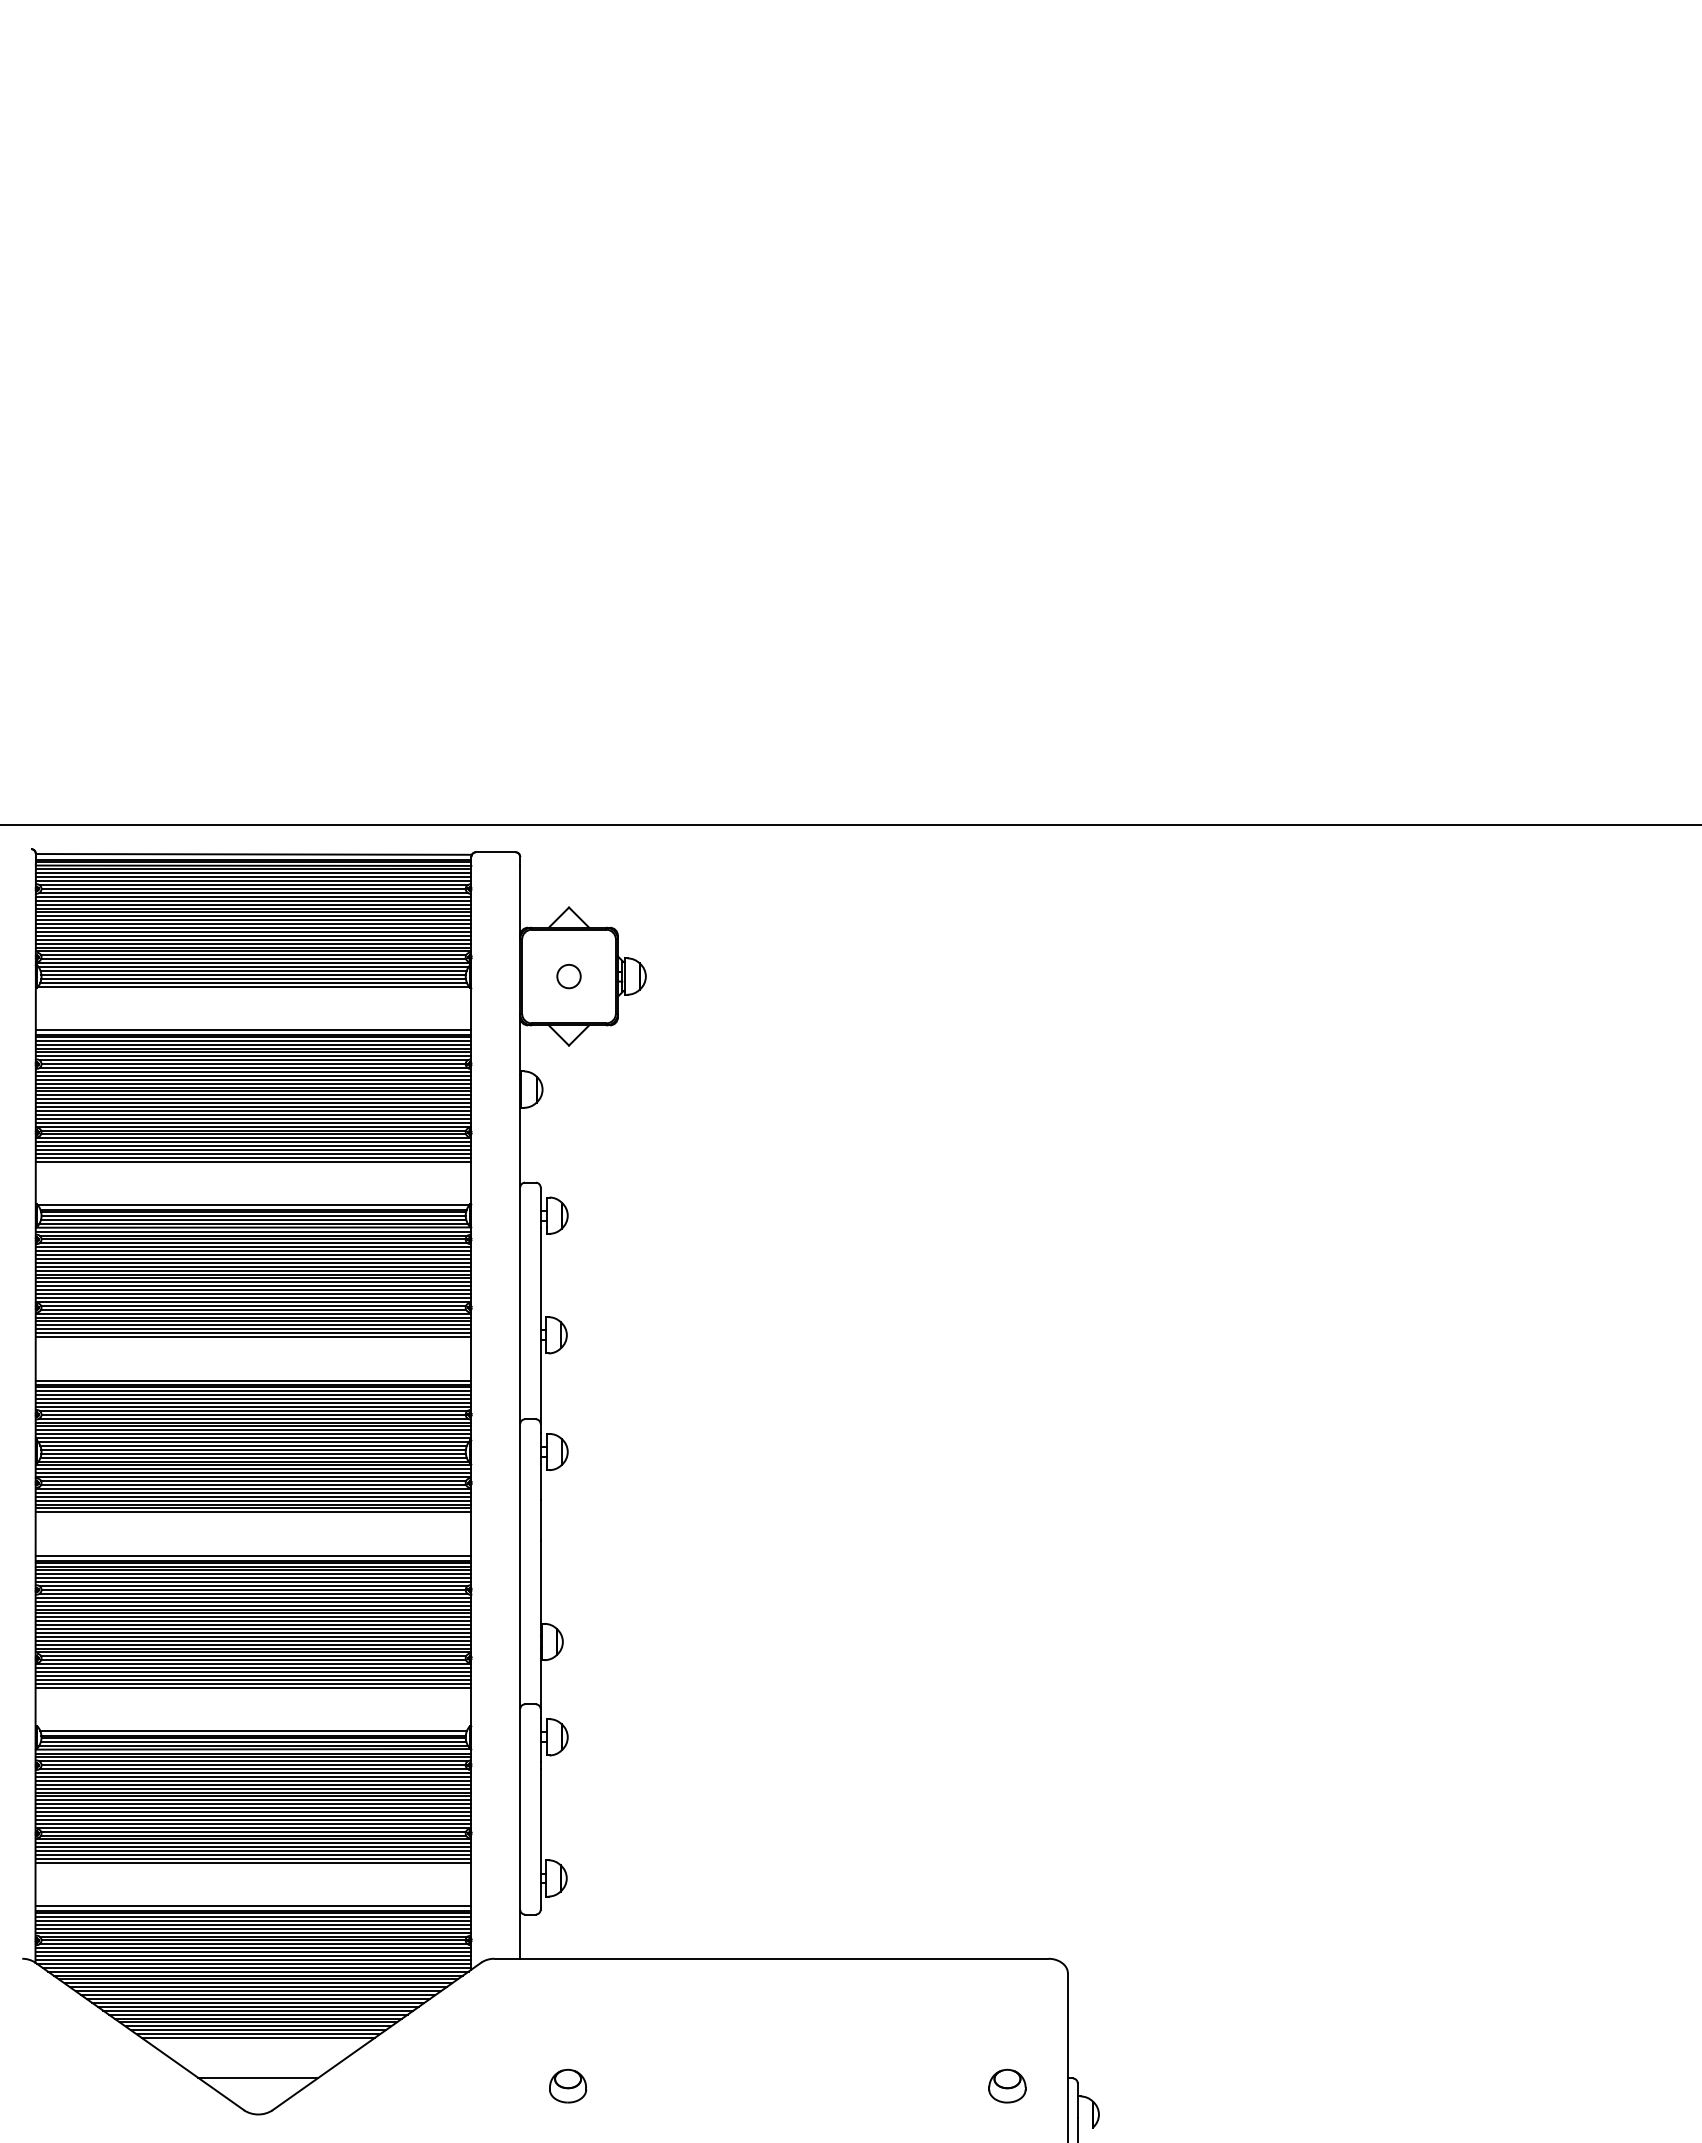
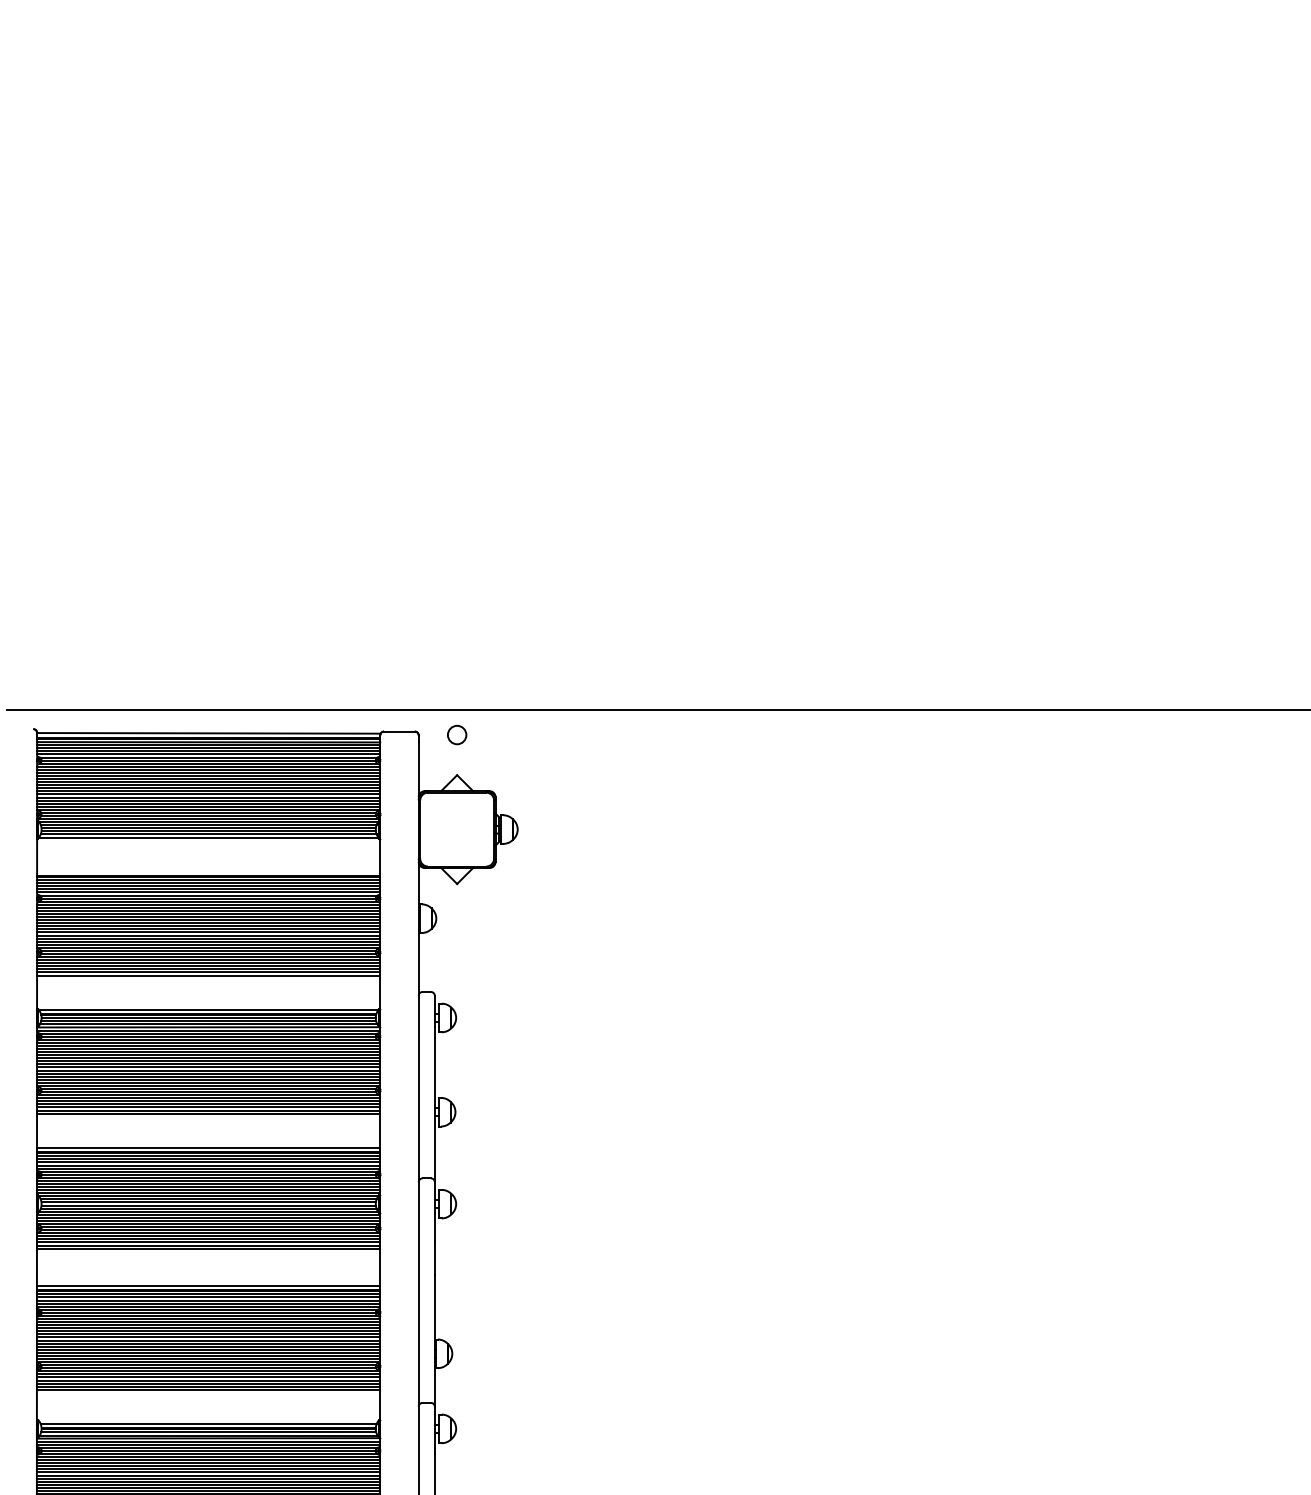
circle: (568, 976) -> (456, 735), moved
line: (253, 1029) -> (208, 871), removed
line: (253, 1512) -> (208, 1251), removed

